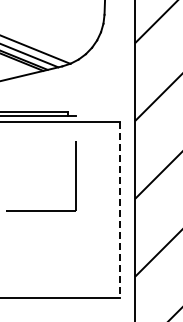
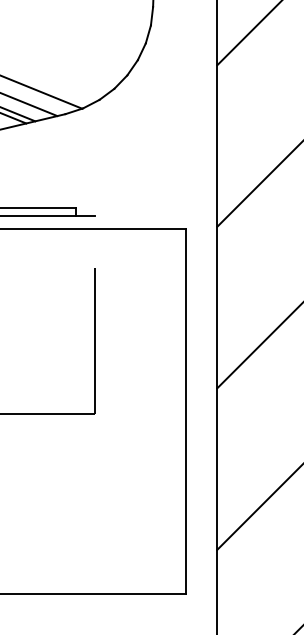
line: (120, 210) -> (186, 413), dashed -> solid

